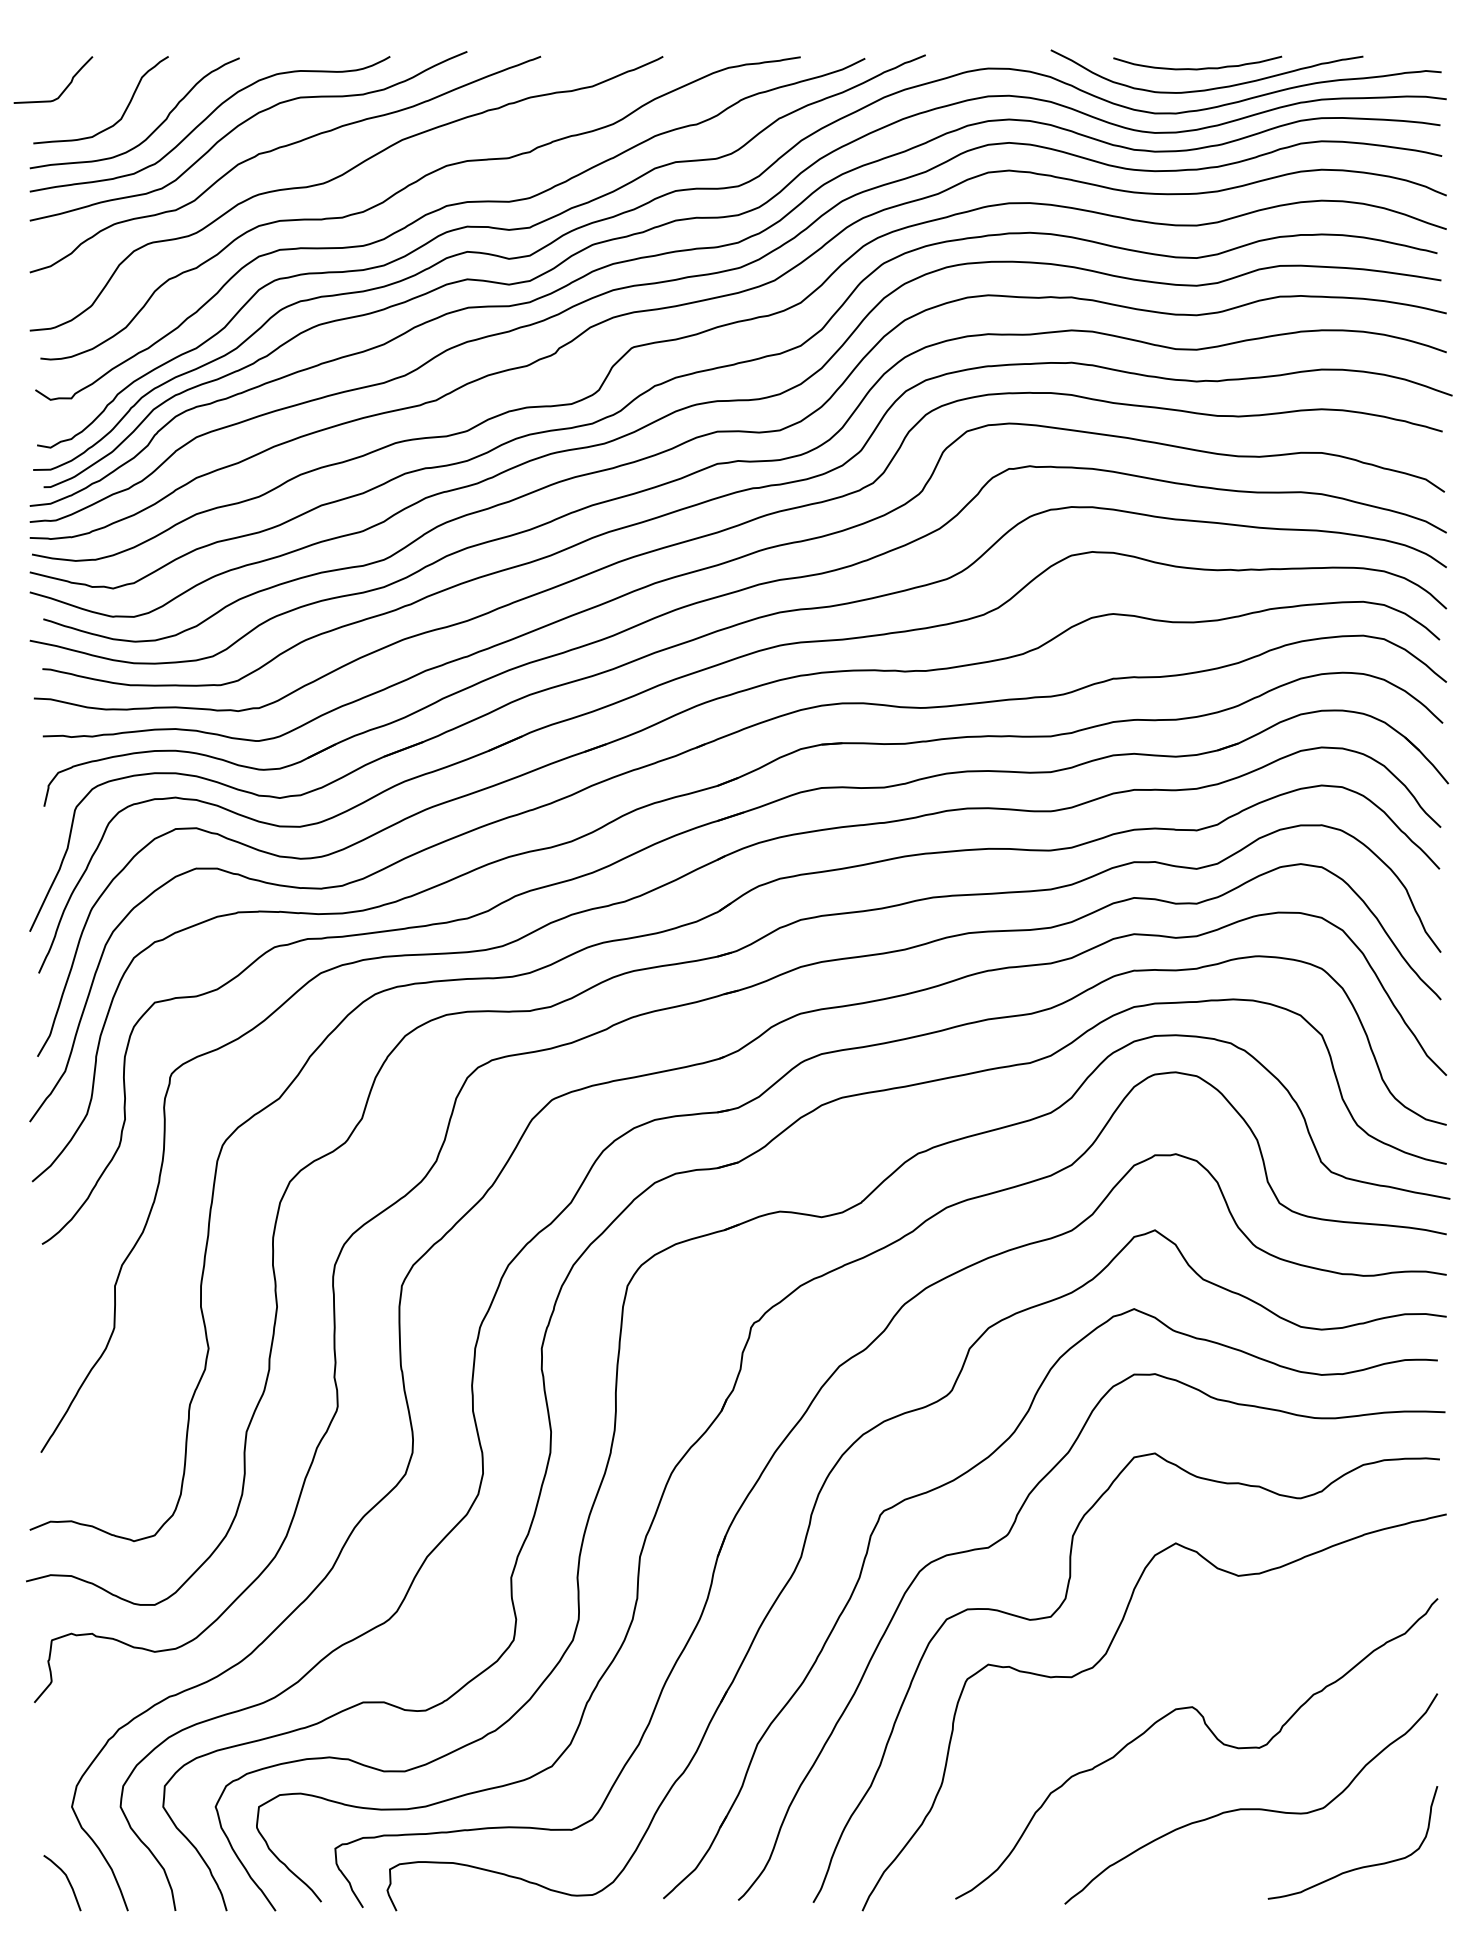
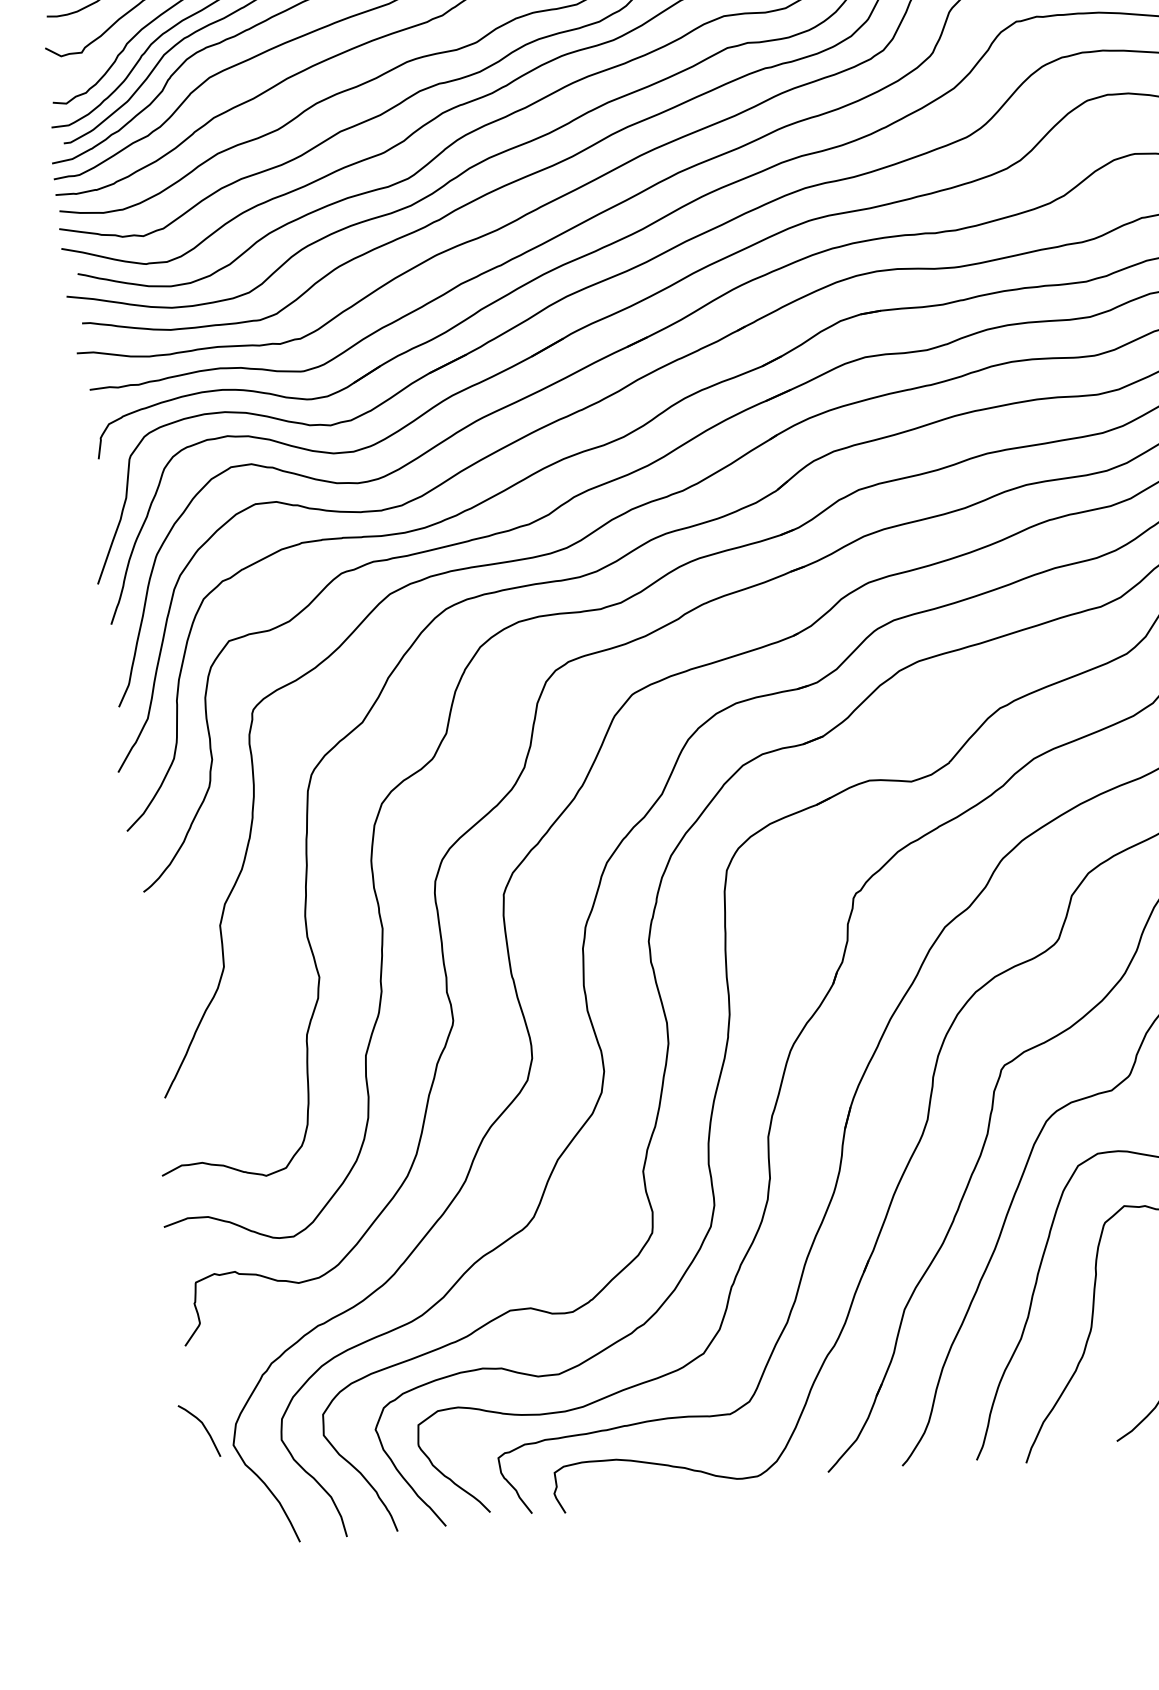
curve: (67, 1880) -> (204, 1427), moved

